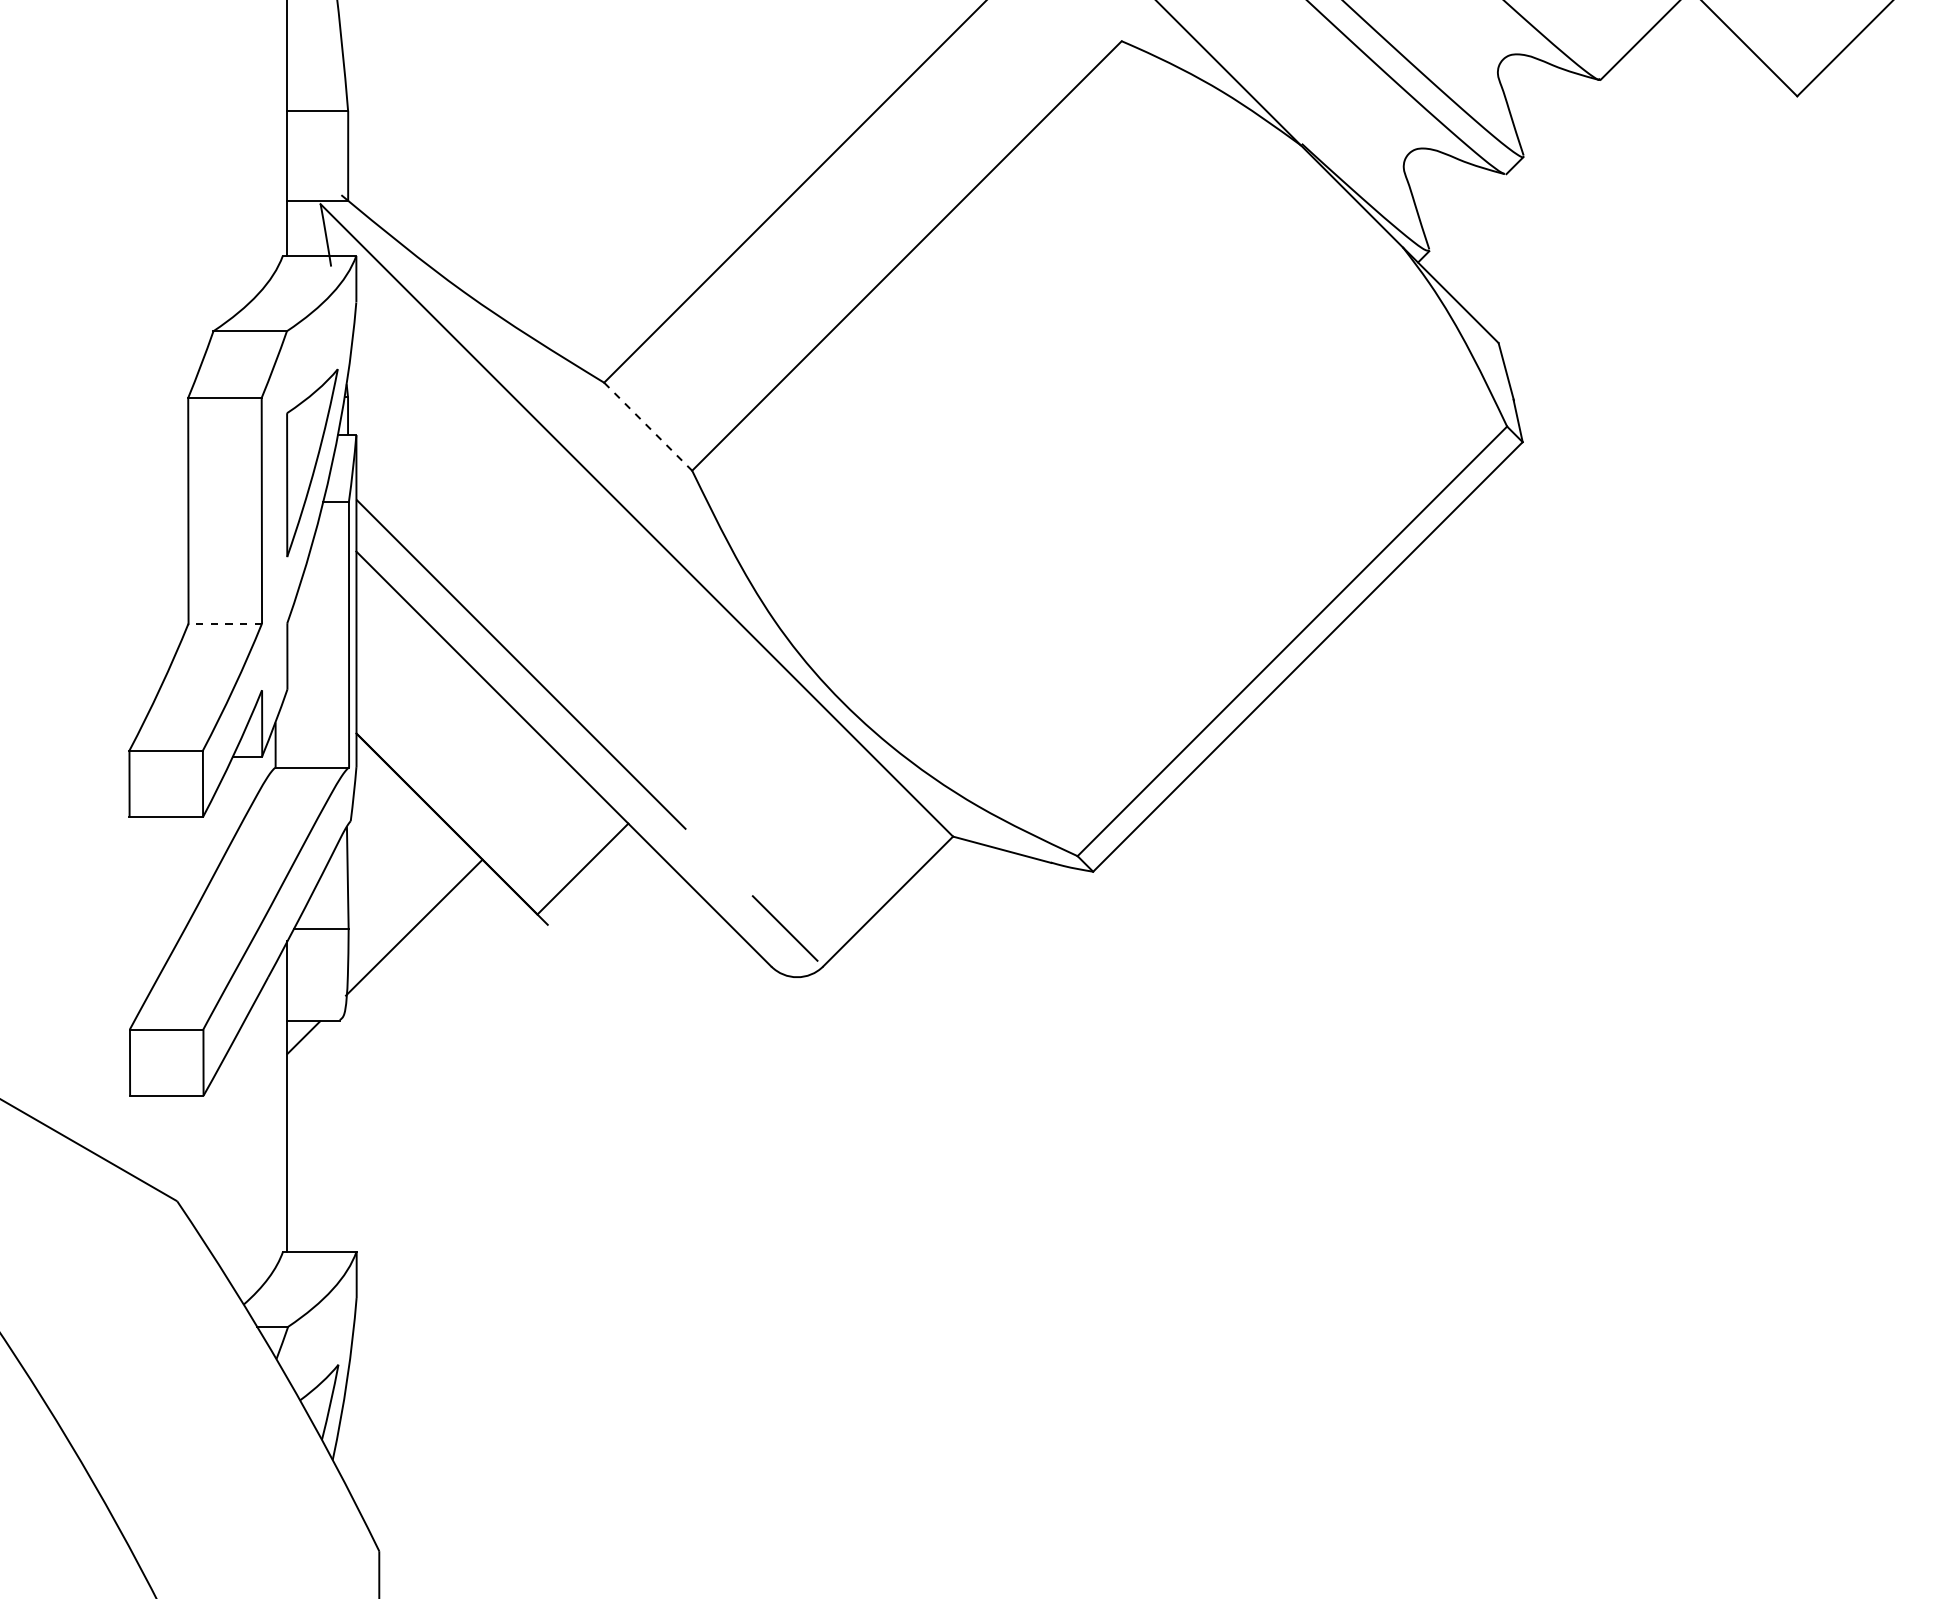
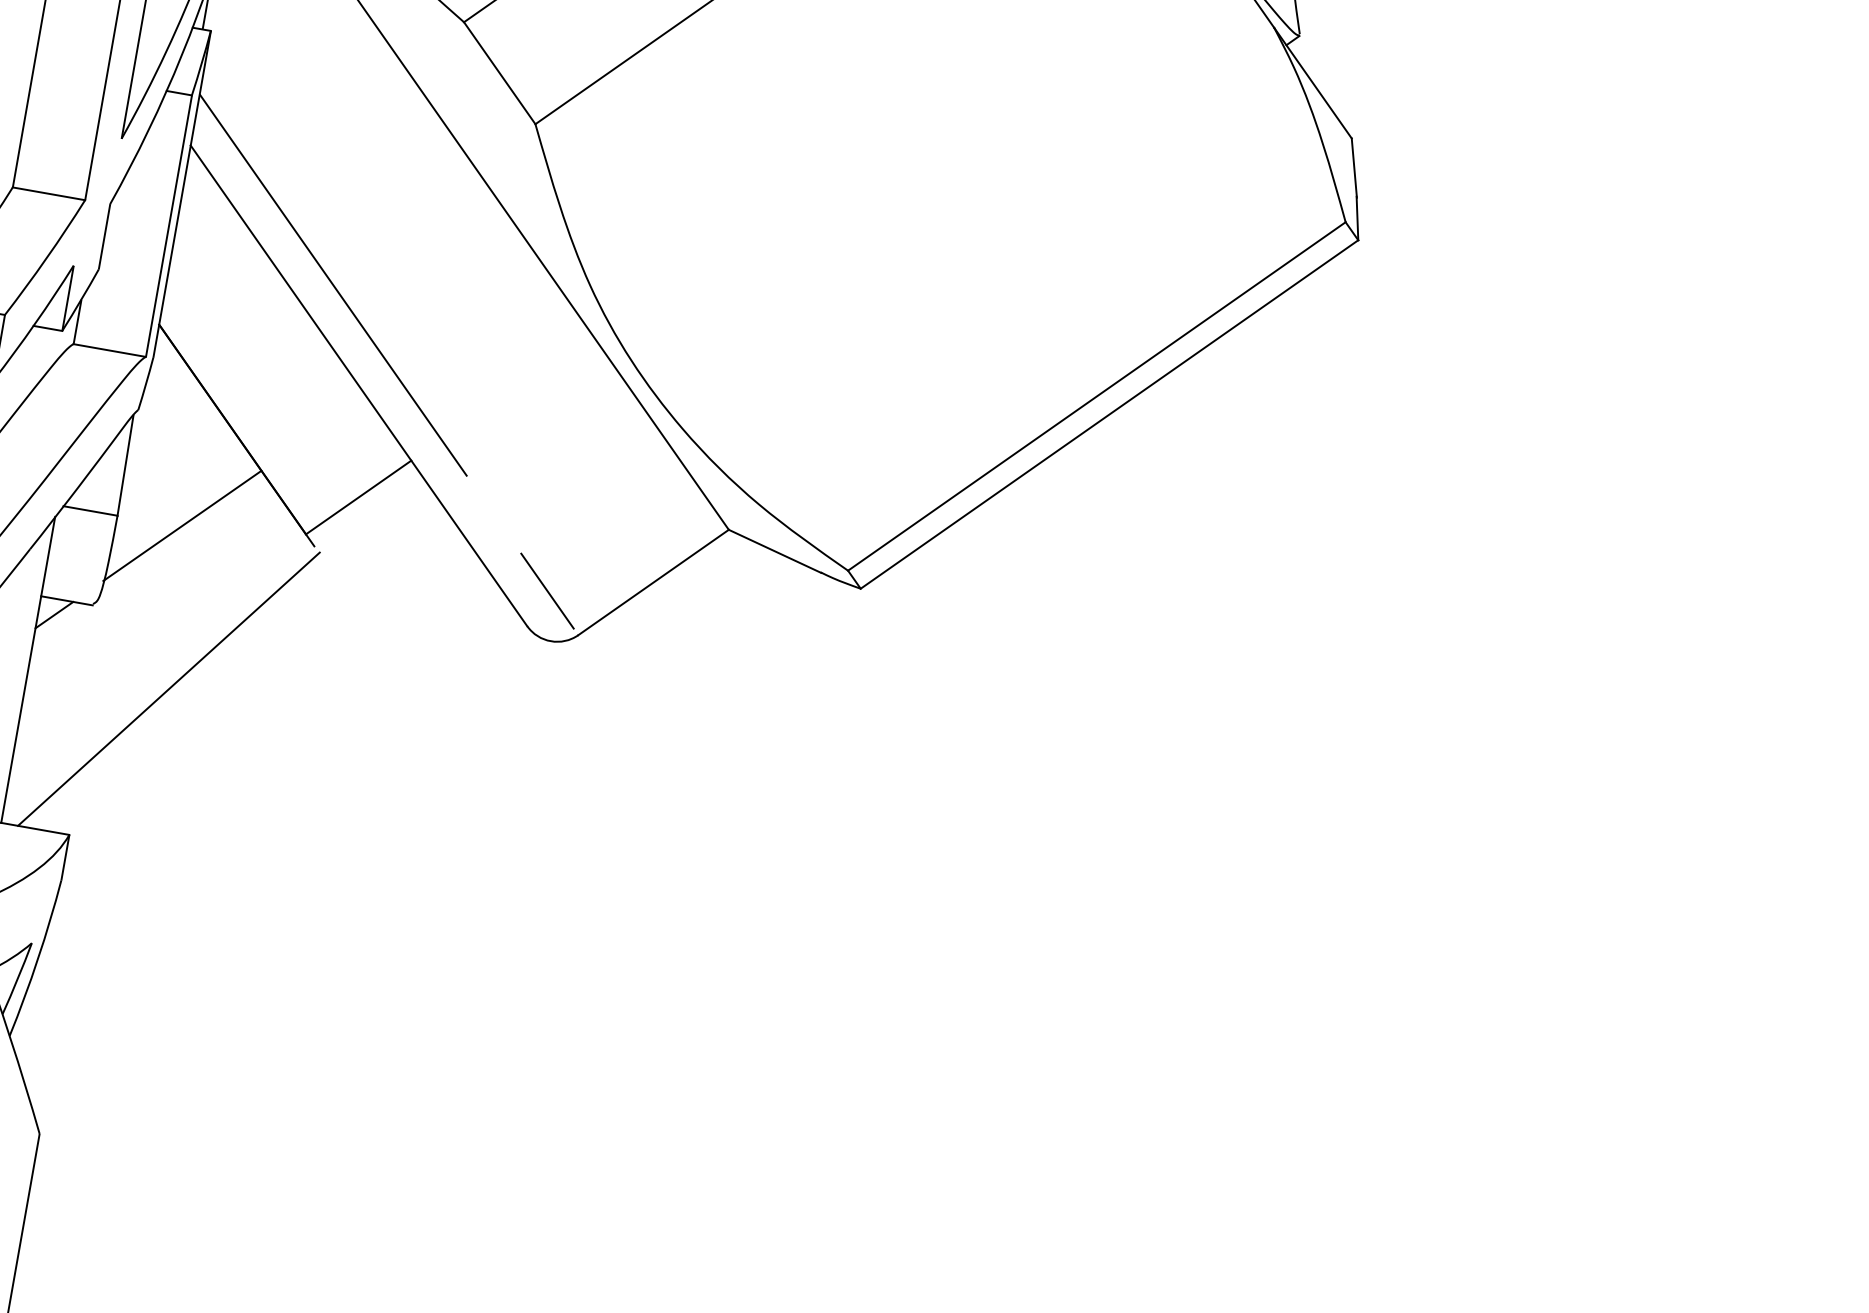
line: (648, 427) -> (499, 74), dashed -> solid
line: (225, 623) -> (49, 193), dashed -> solid
line: (429, 1090) -> (169, 688), added

